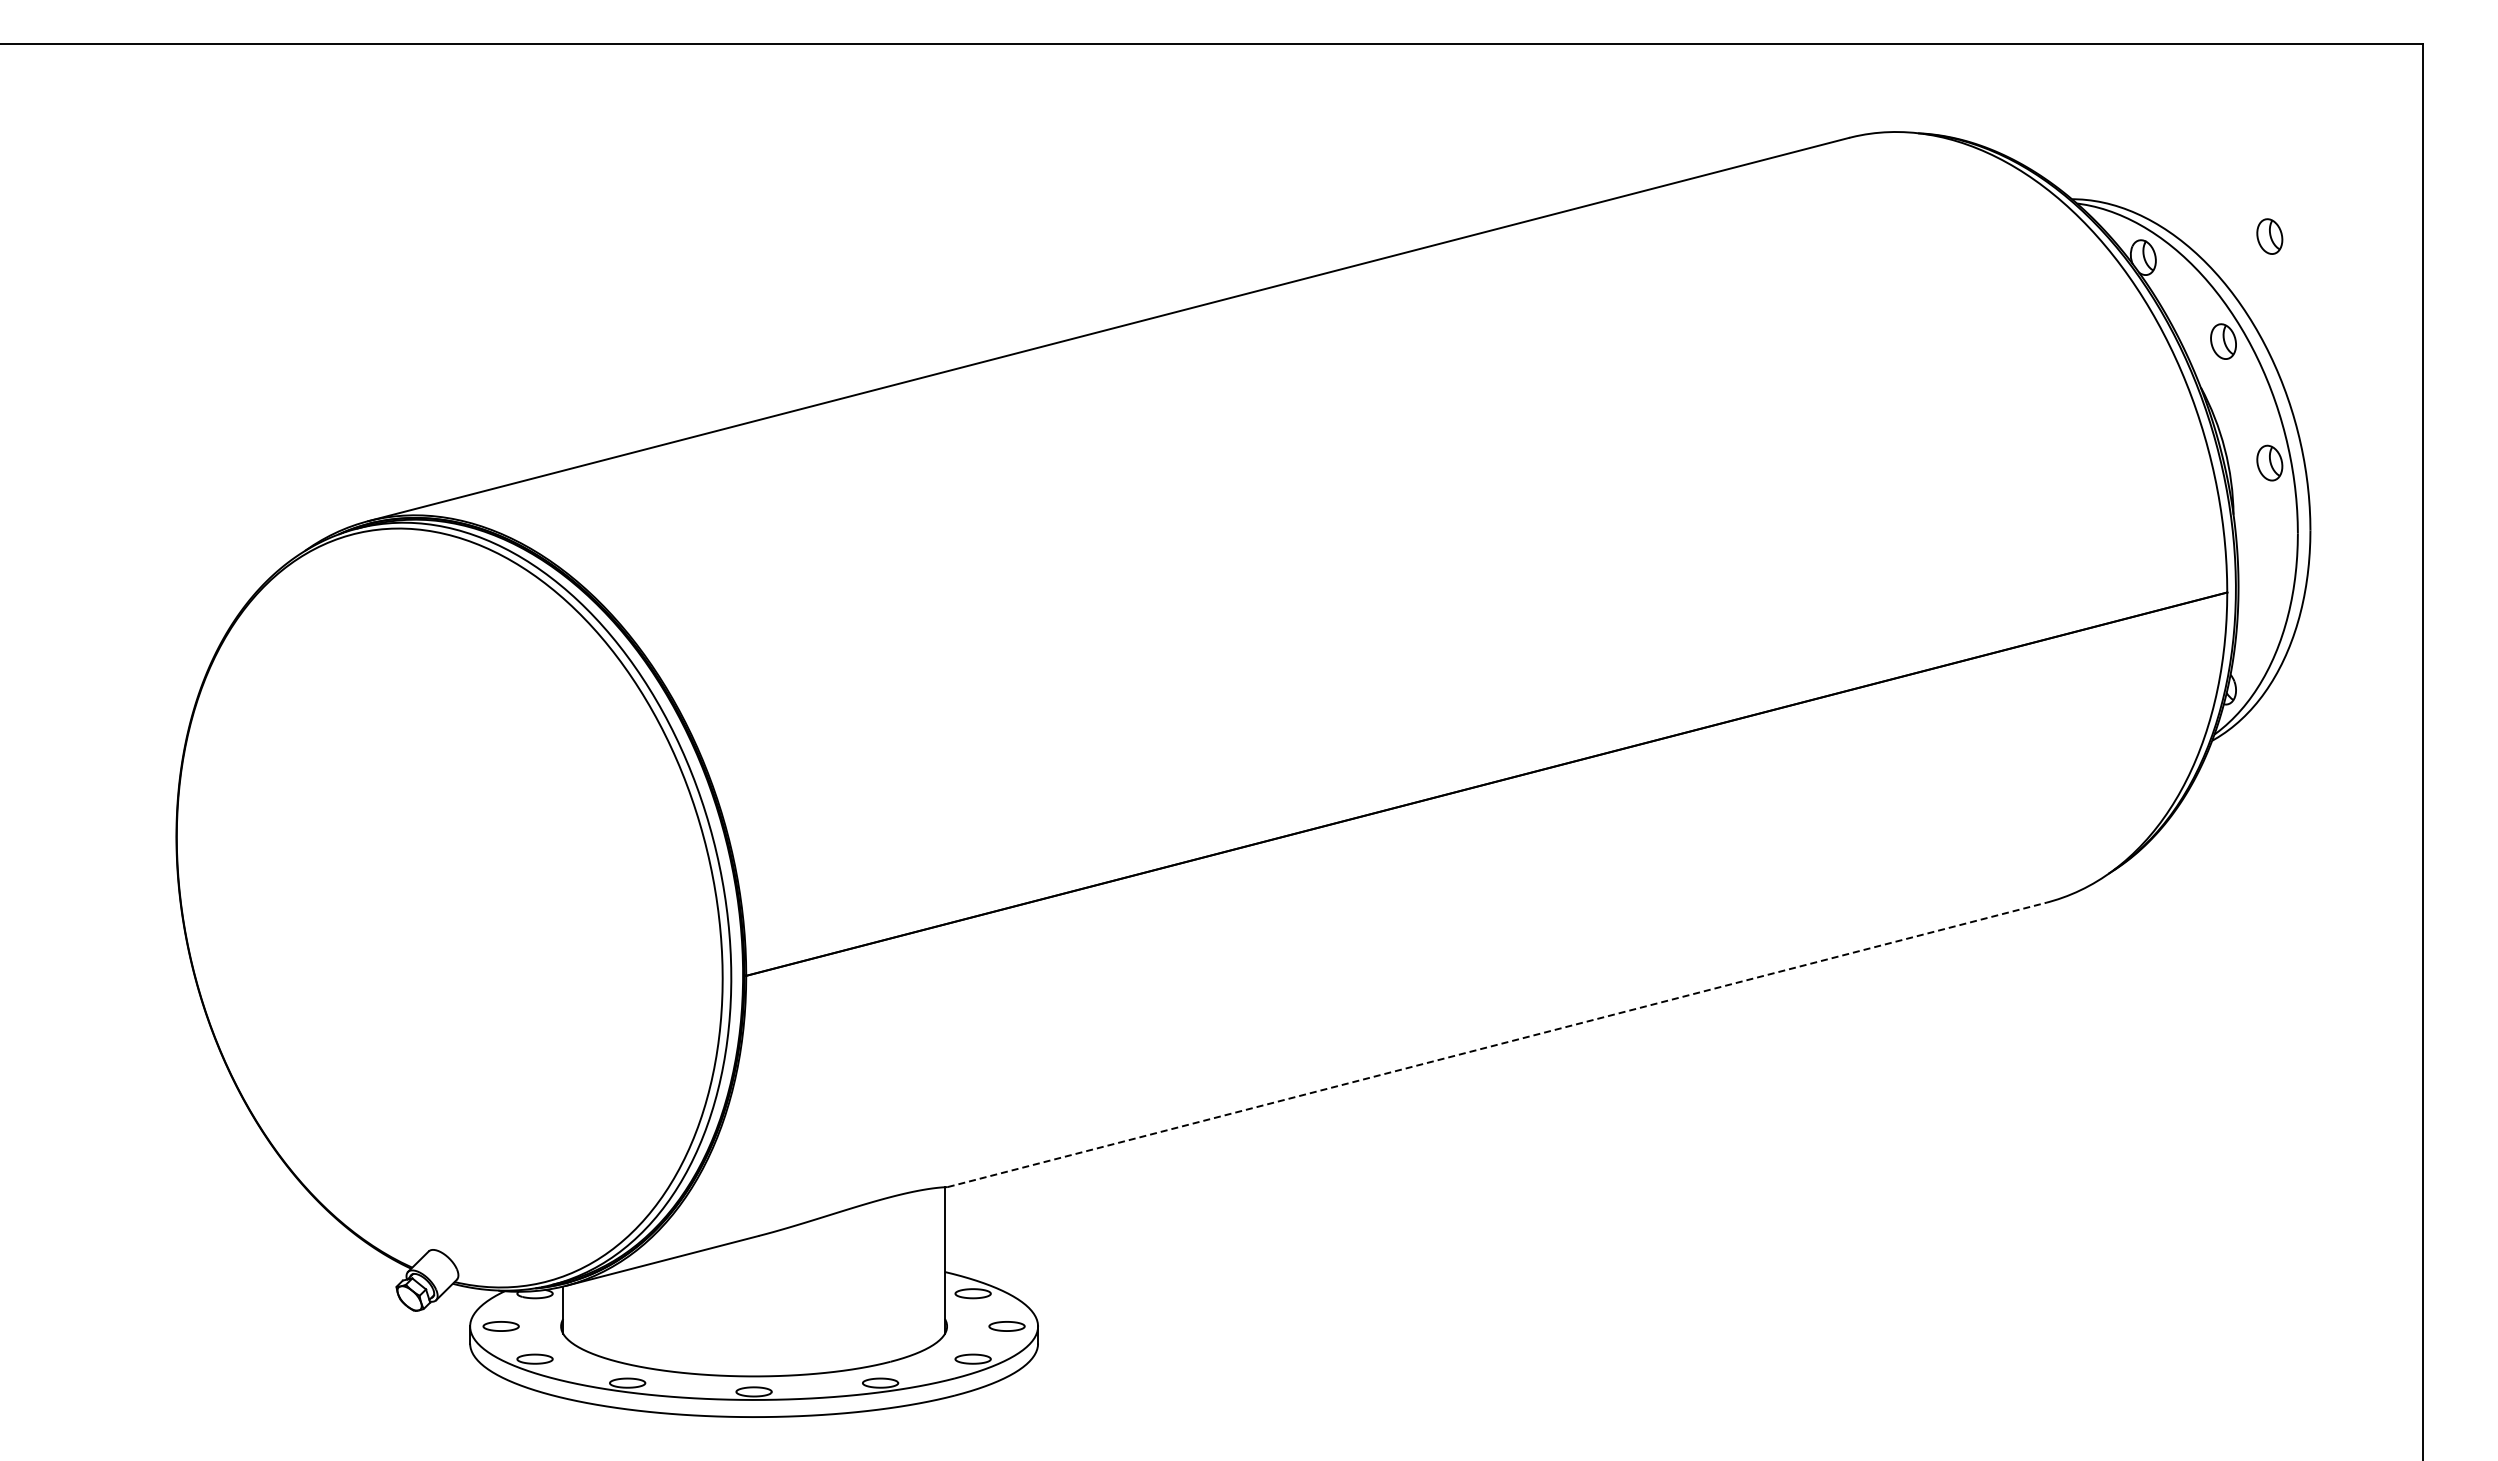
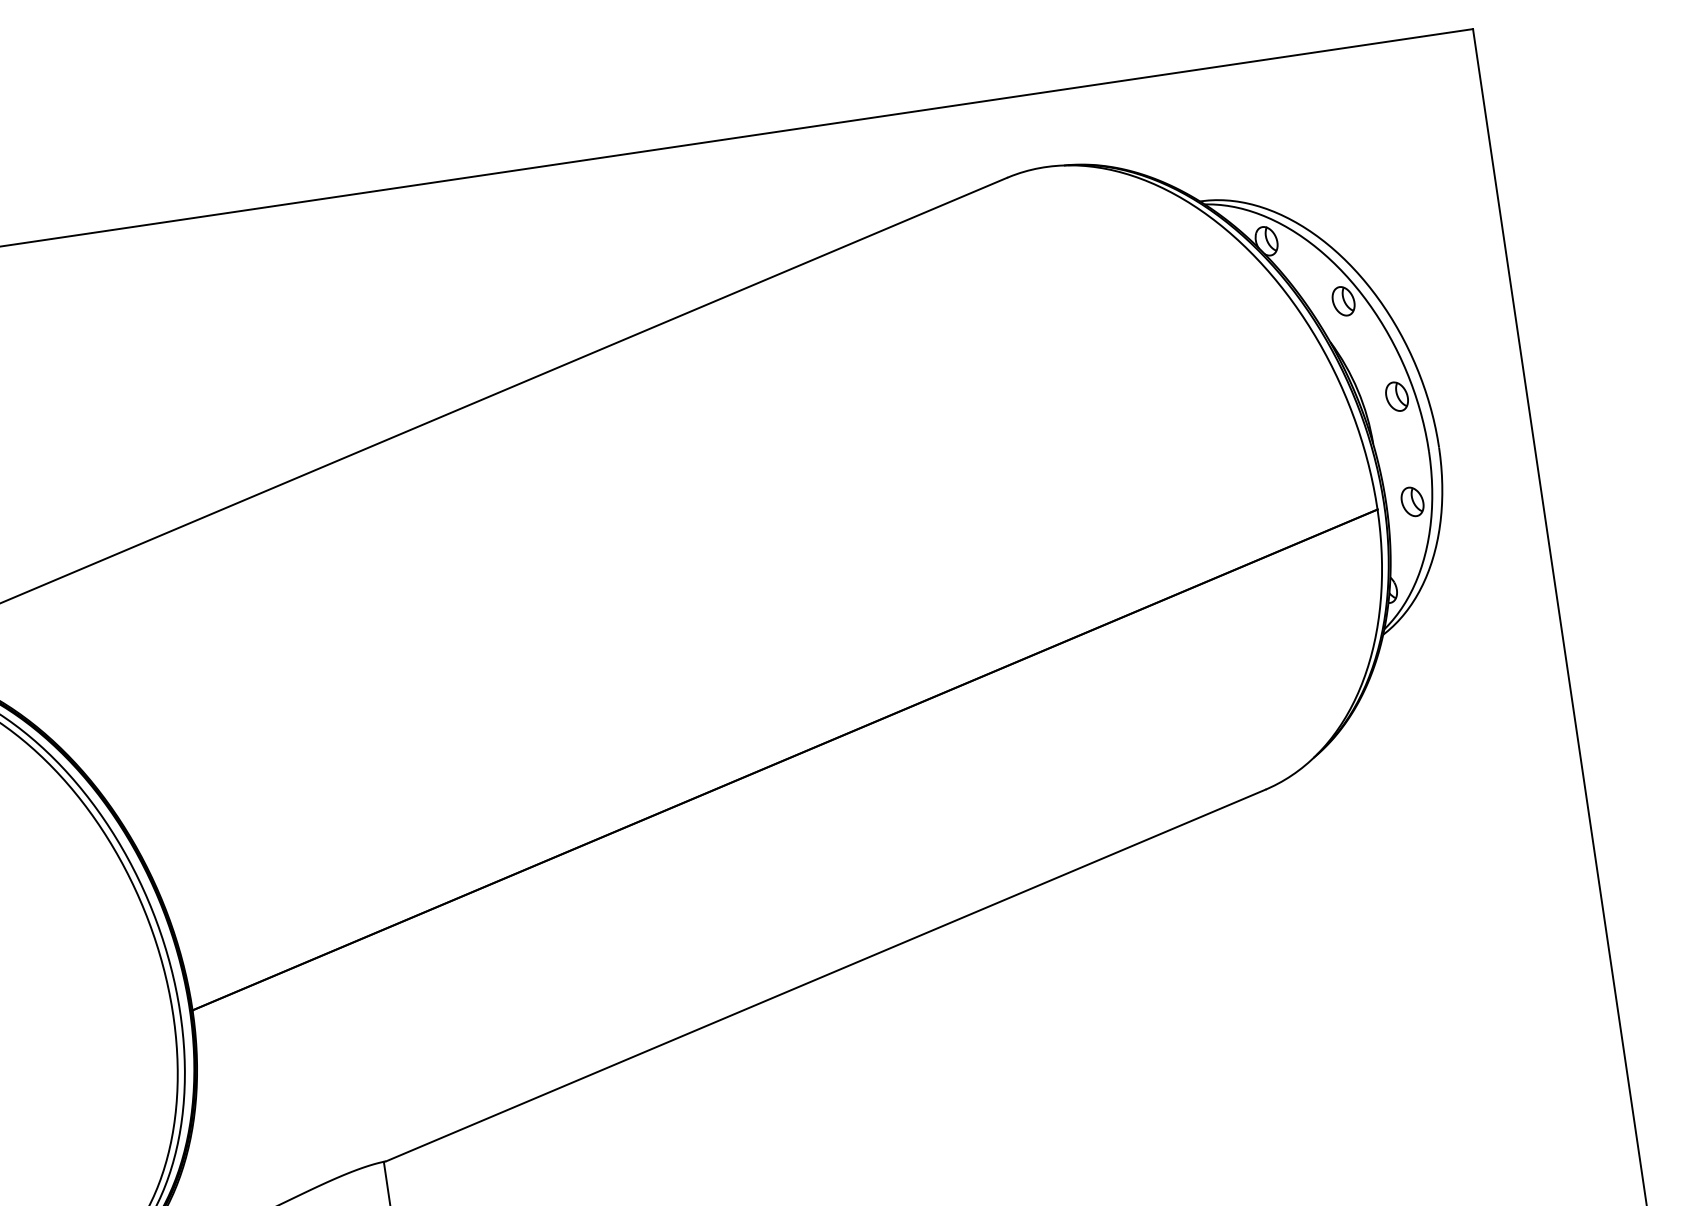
part: (2269, 236) -> (1412, 501), moved
line: (1497, 1044) -> (825, 975), dashed -> solid

